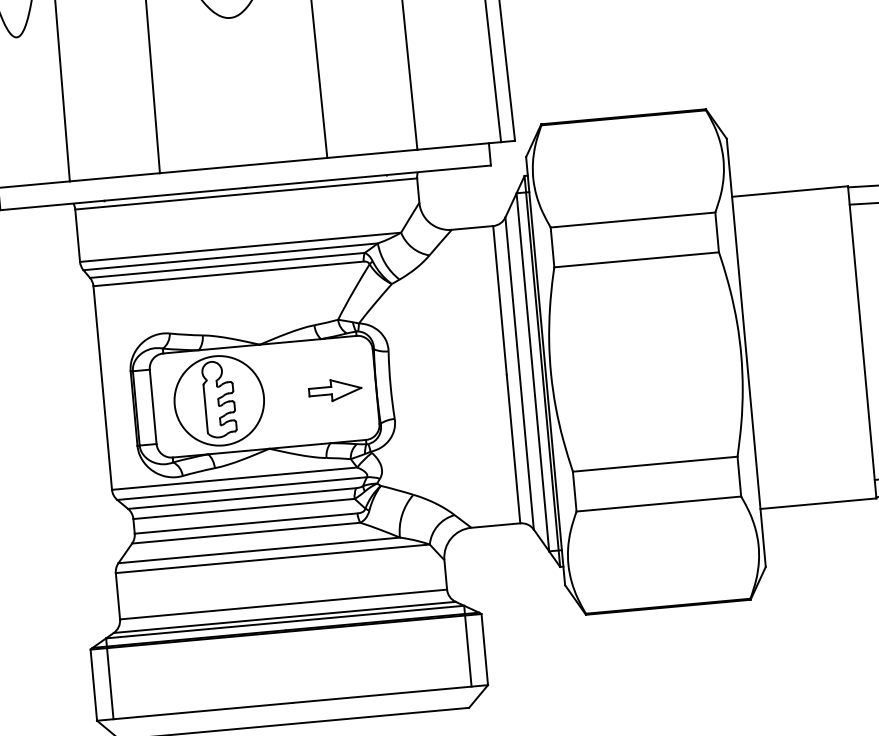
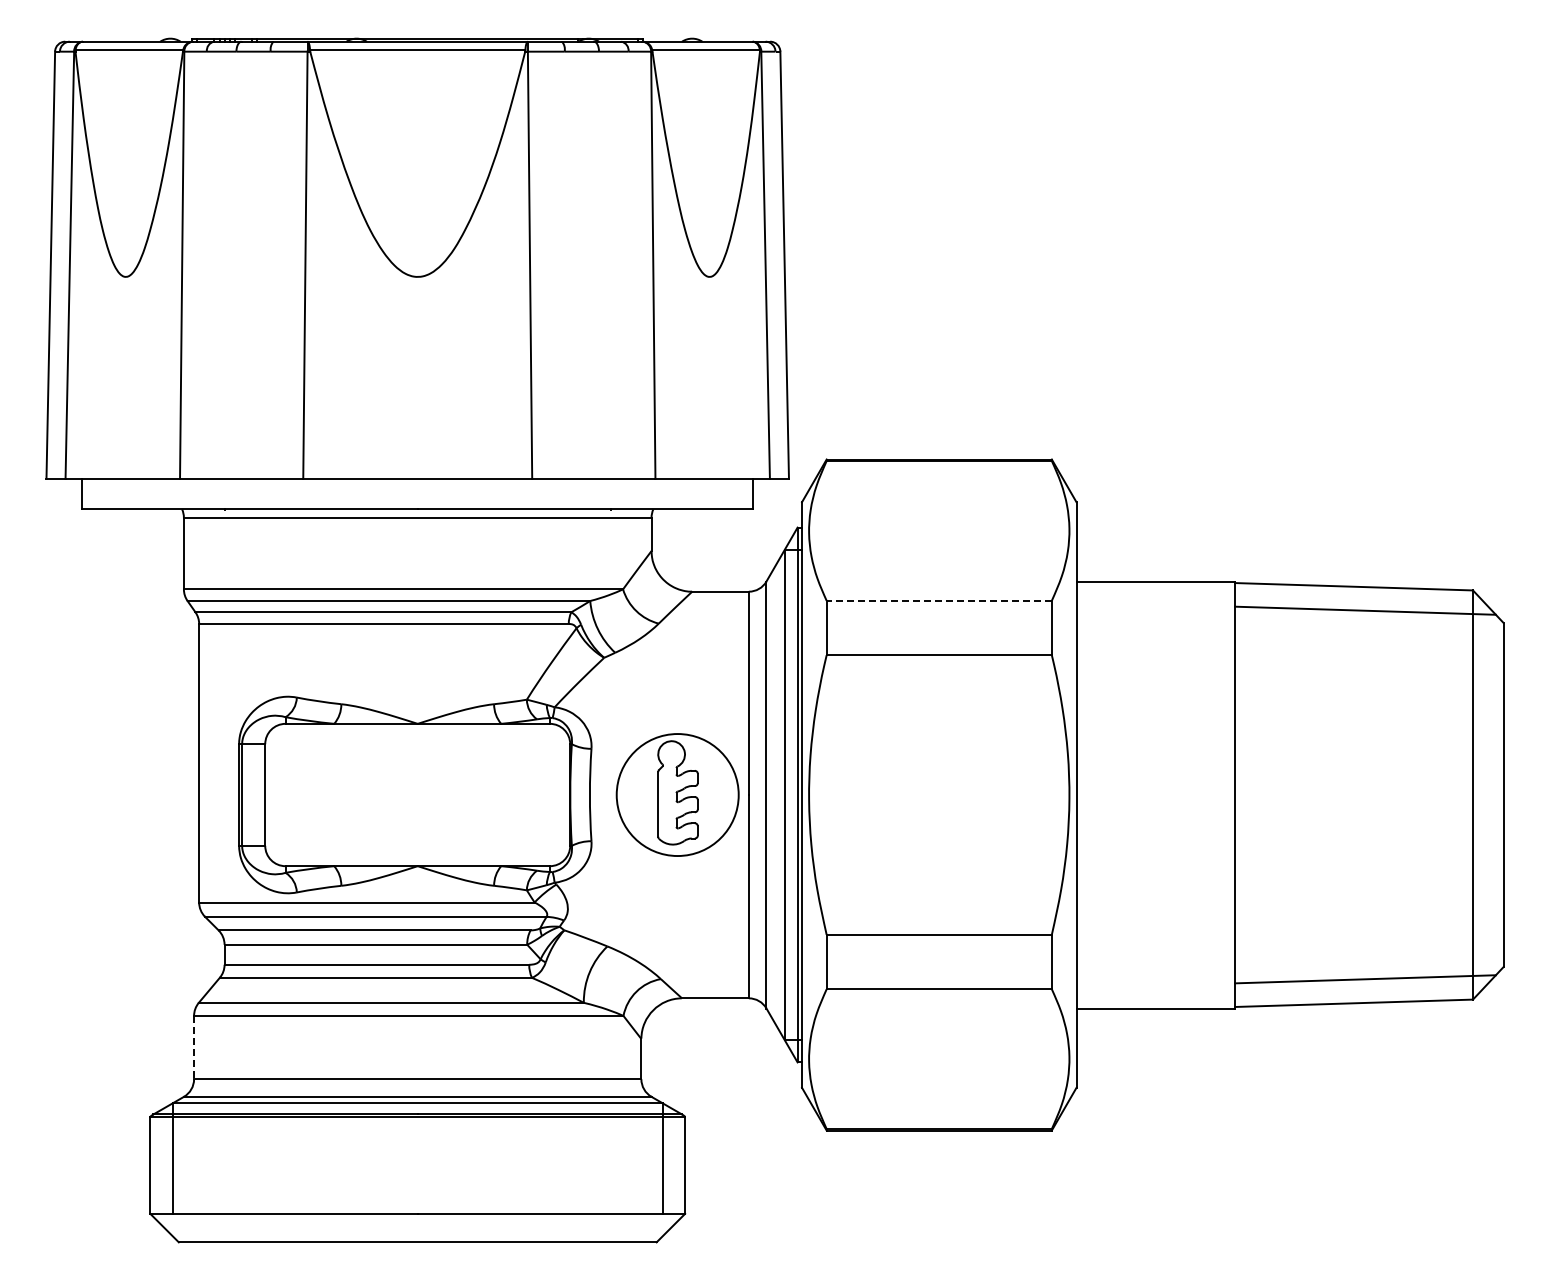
line: (633, 219) -> (939, 600), solid -> dashed
part: (335, 389) -> (514, 794), removed
part: (219, 400) -> (677, 794), moved
line: (118, 596) -> (194, 1047), solid -> dashed

